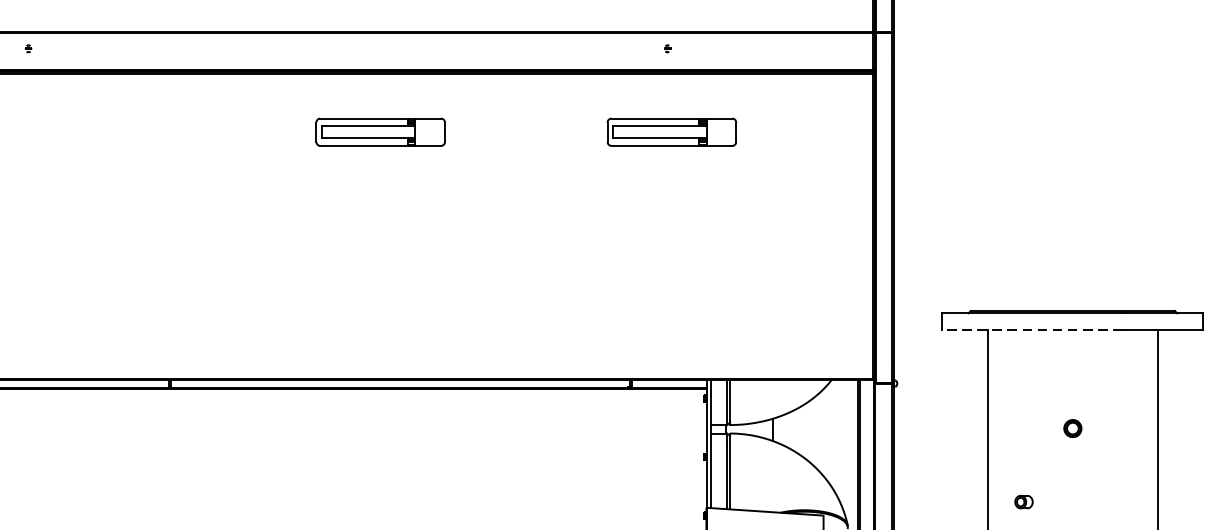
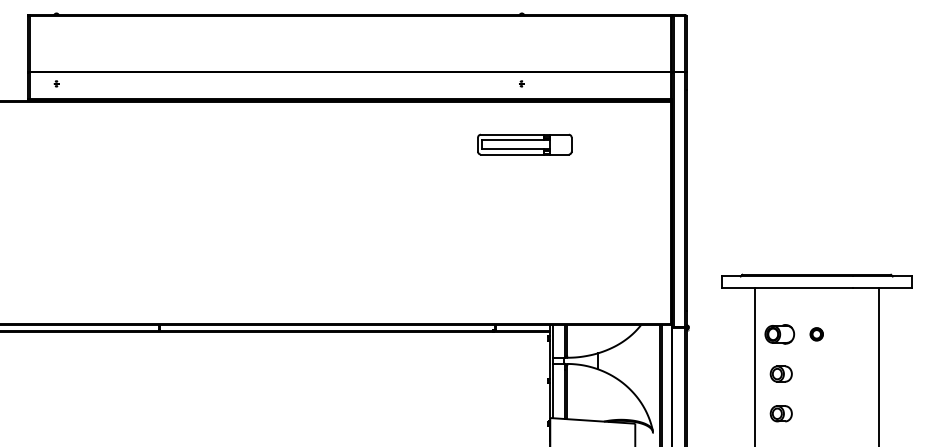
part: (380, 132) -> (312, 144), removed
line: (1032, 329) -> (787, 288), dashed -> solid
part: (1021, 393) -> (779, 334), added
part: (1072, 428) -> (816, 334), moved
part: (1023, 446) -> (780, 373), added
part: (1023, 501) -> (780, 413), size x1.67

